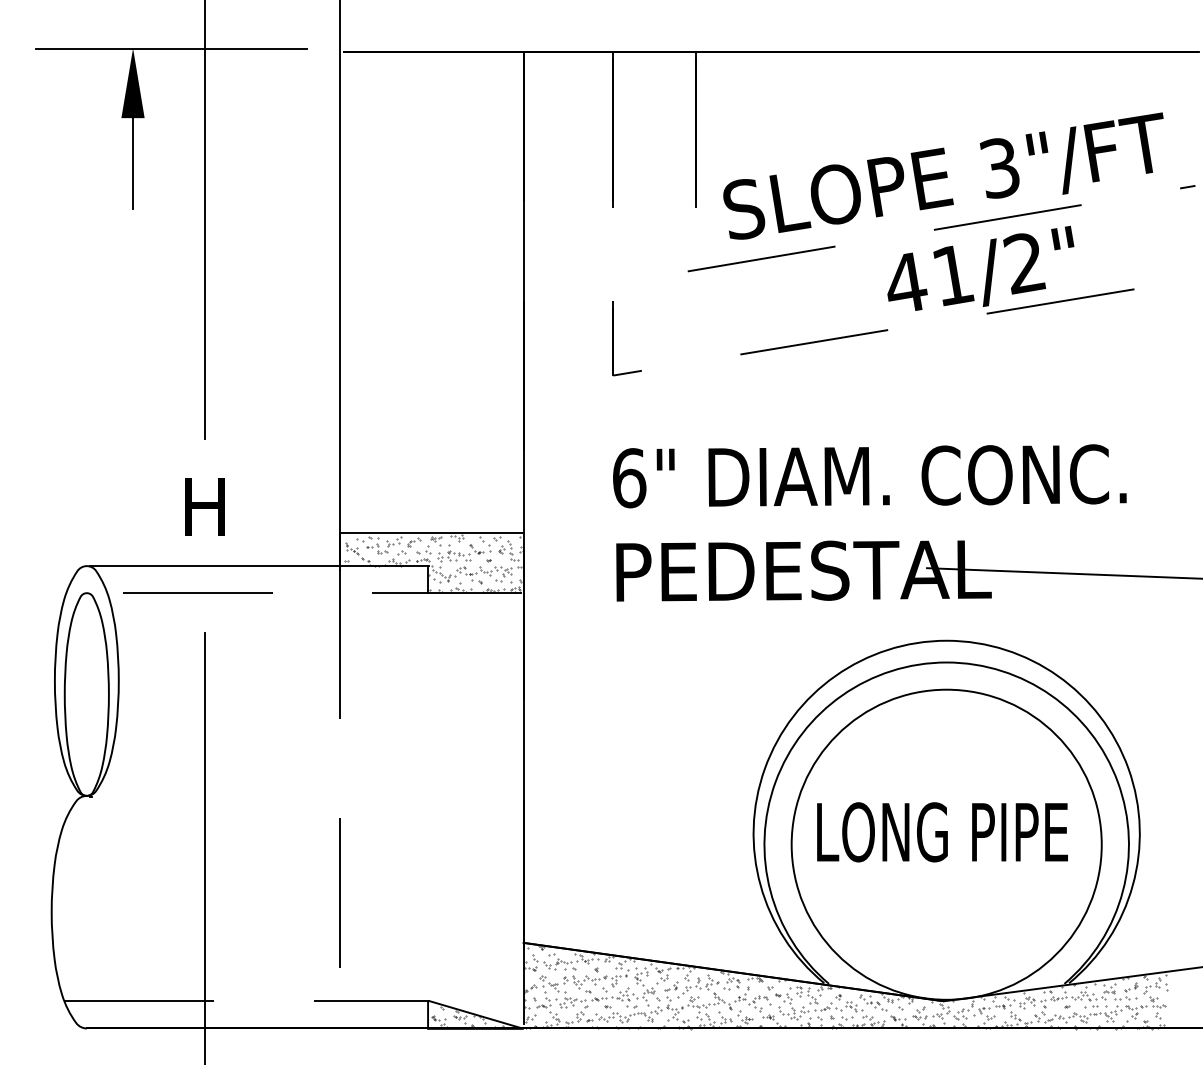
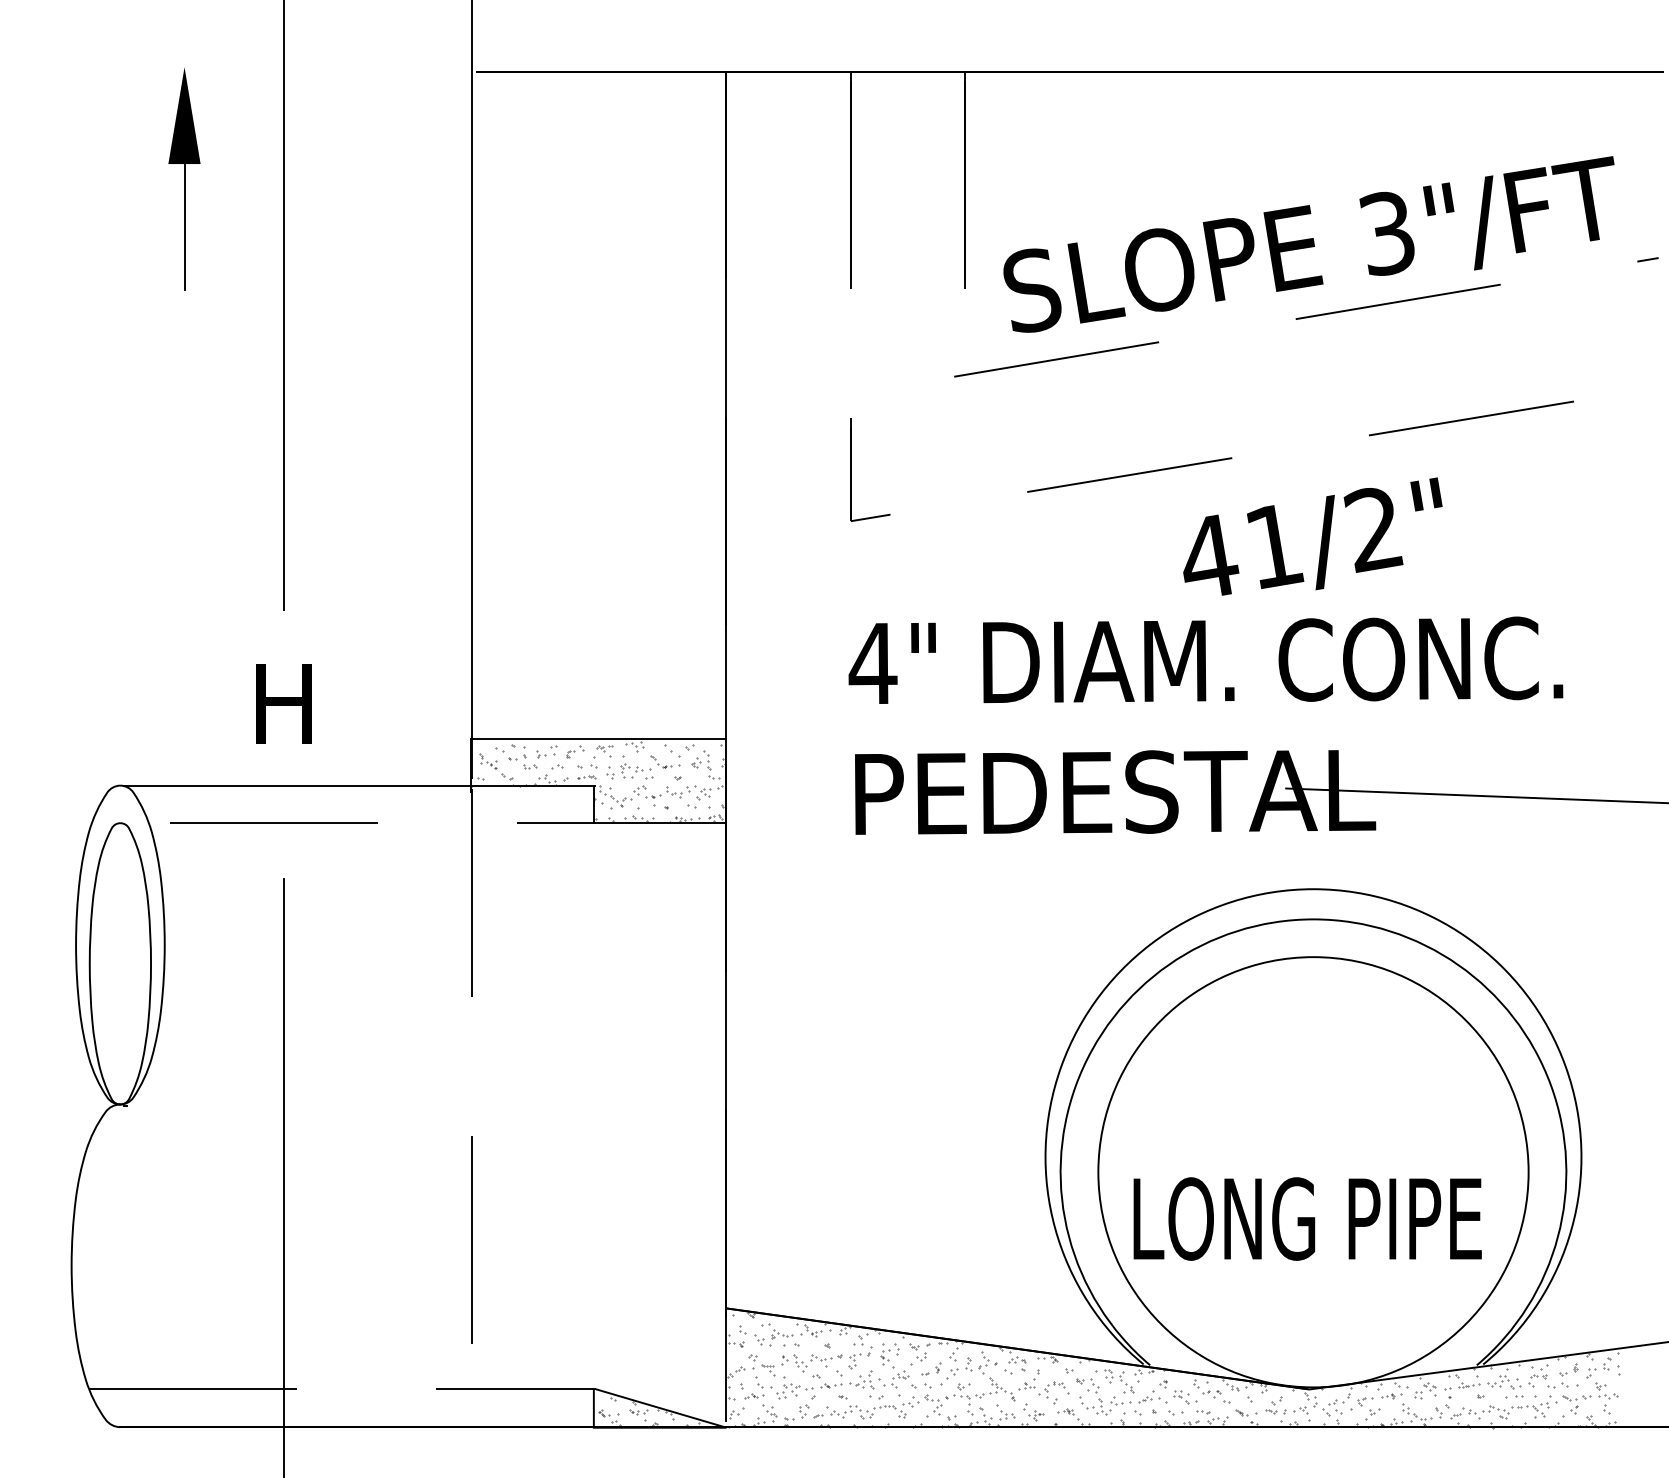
line: (171, 48) -> (237, 67), removed
text: (980, 268) -> (1312, 536), moved
text: (628, 478) -> (872, 663), 6" -> 4"
text: (942, 831) -> (1307, 1218), moved

